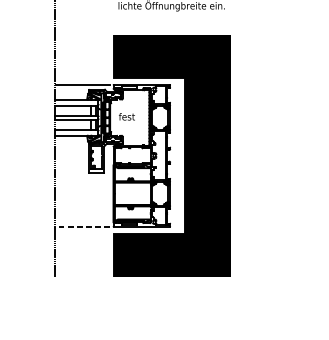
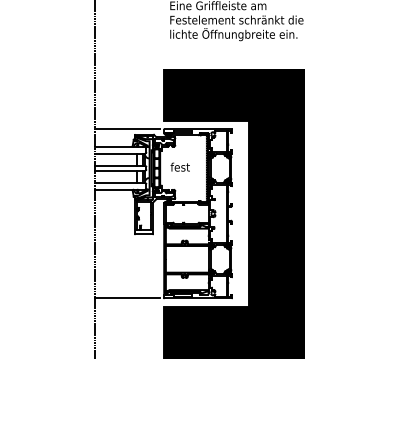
line: (82, 226) -> (127, 298), dashed -> solid

